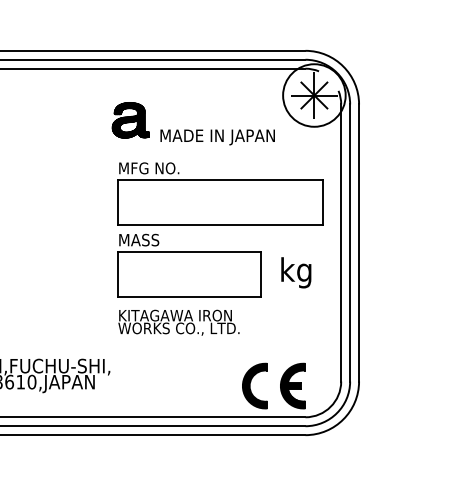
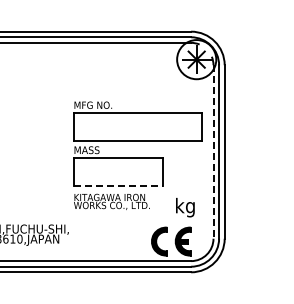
part: (192, 122) -> (120, 76), removed
line: (341, 242) -> (213, 151), solid -> dashed
text: (296, 272) -> (185, 207), moved
line: (189, 296) -> (118, 185), solid -> dashed

